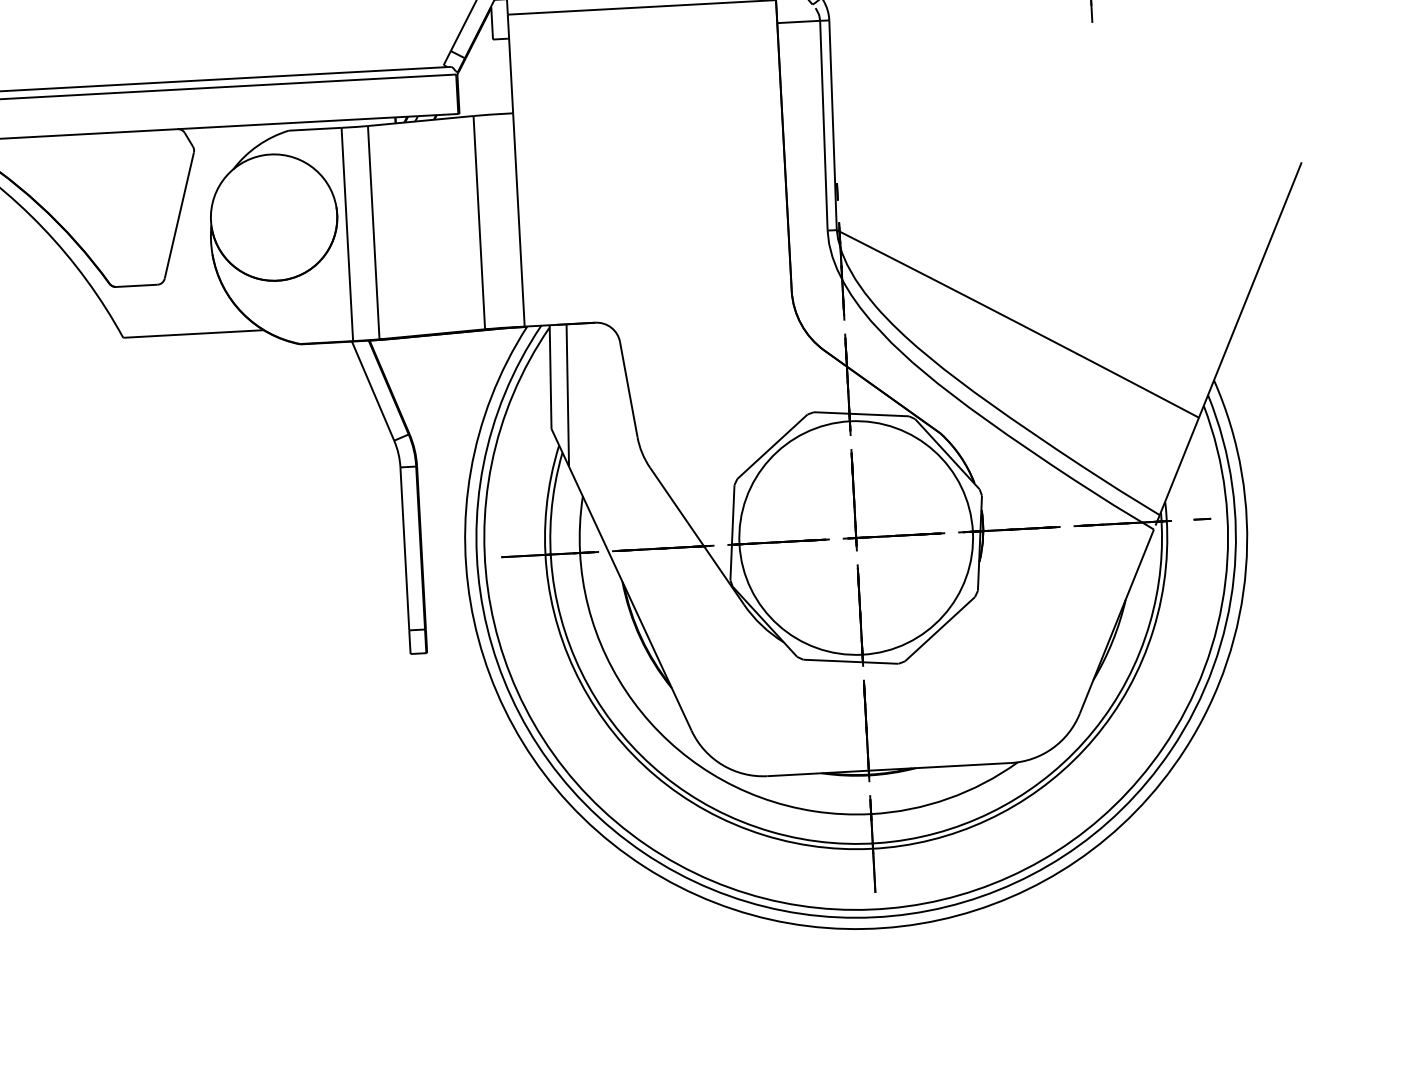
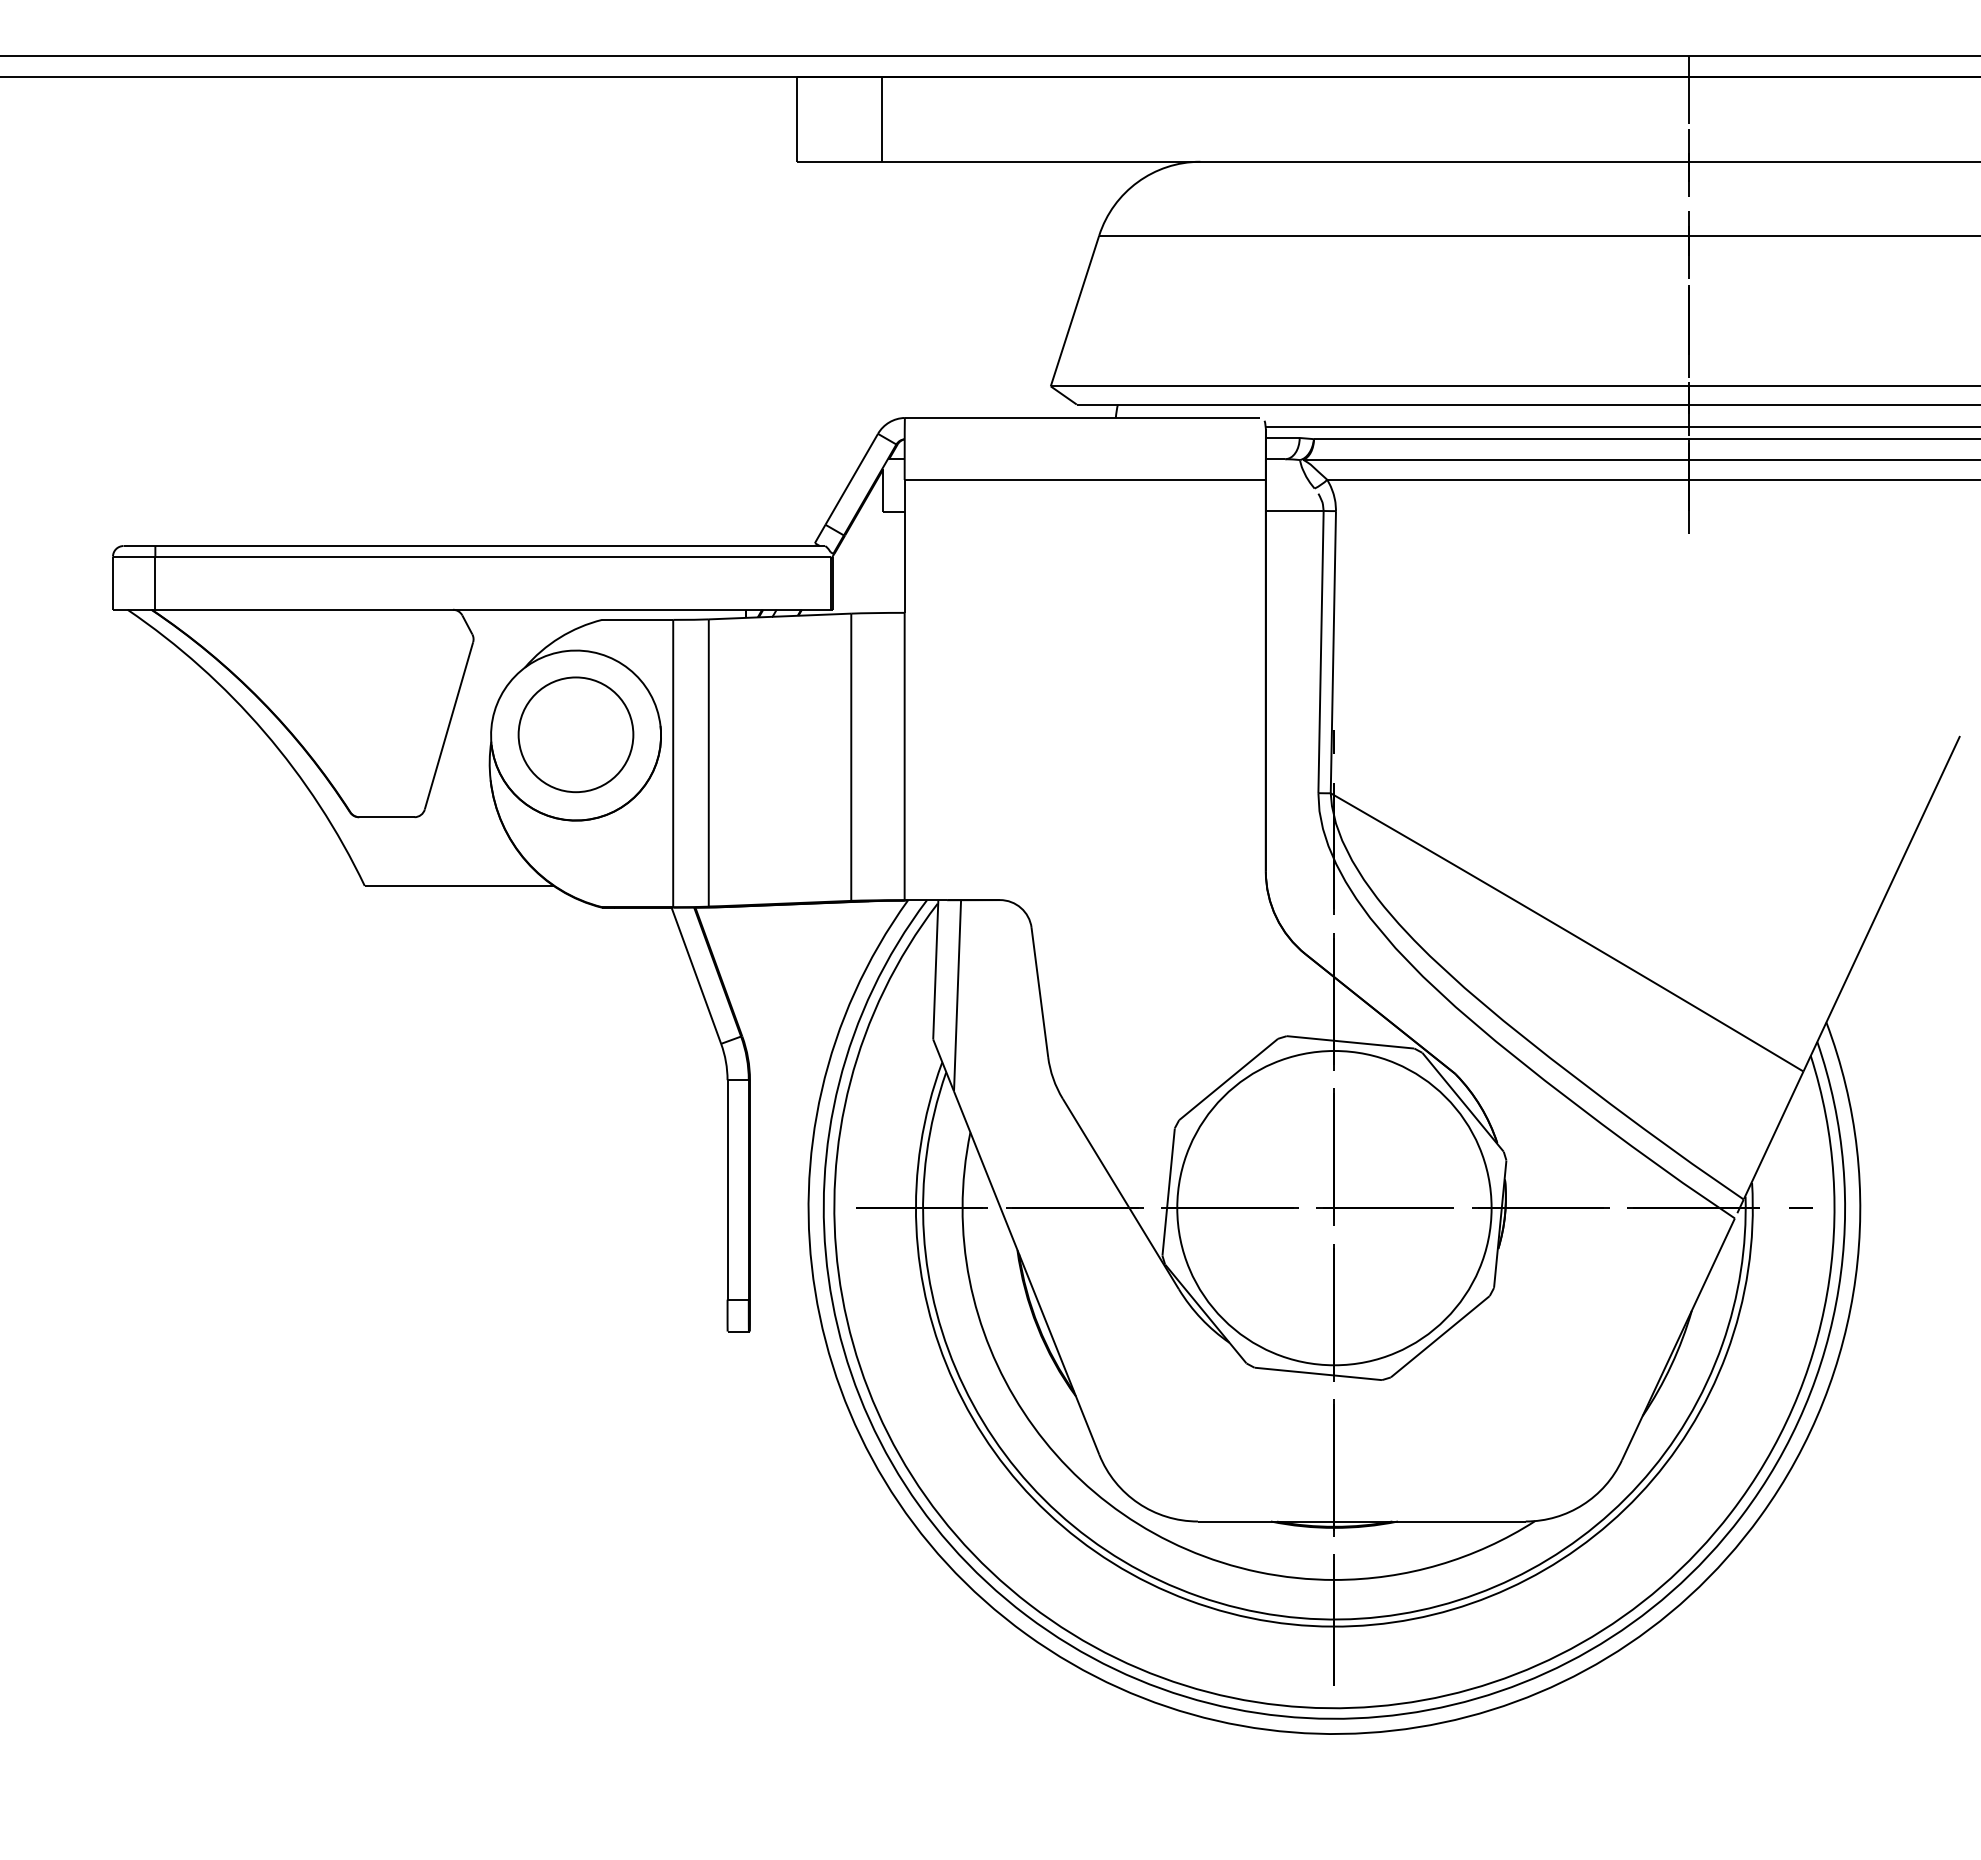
part: (273, 216) -> (575, 734), added

